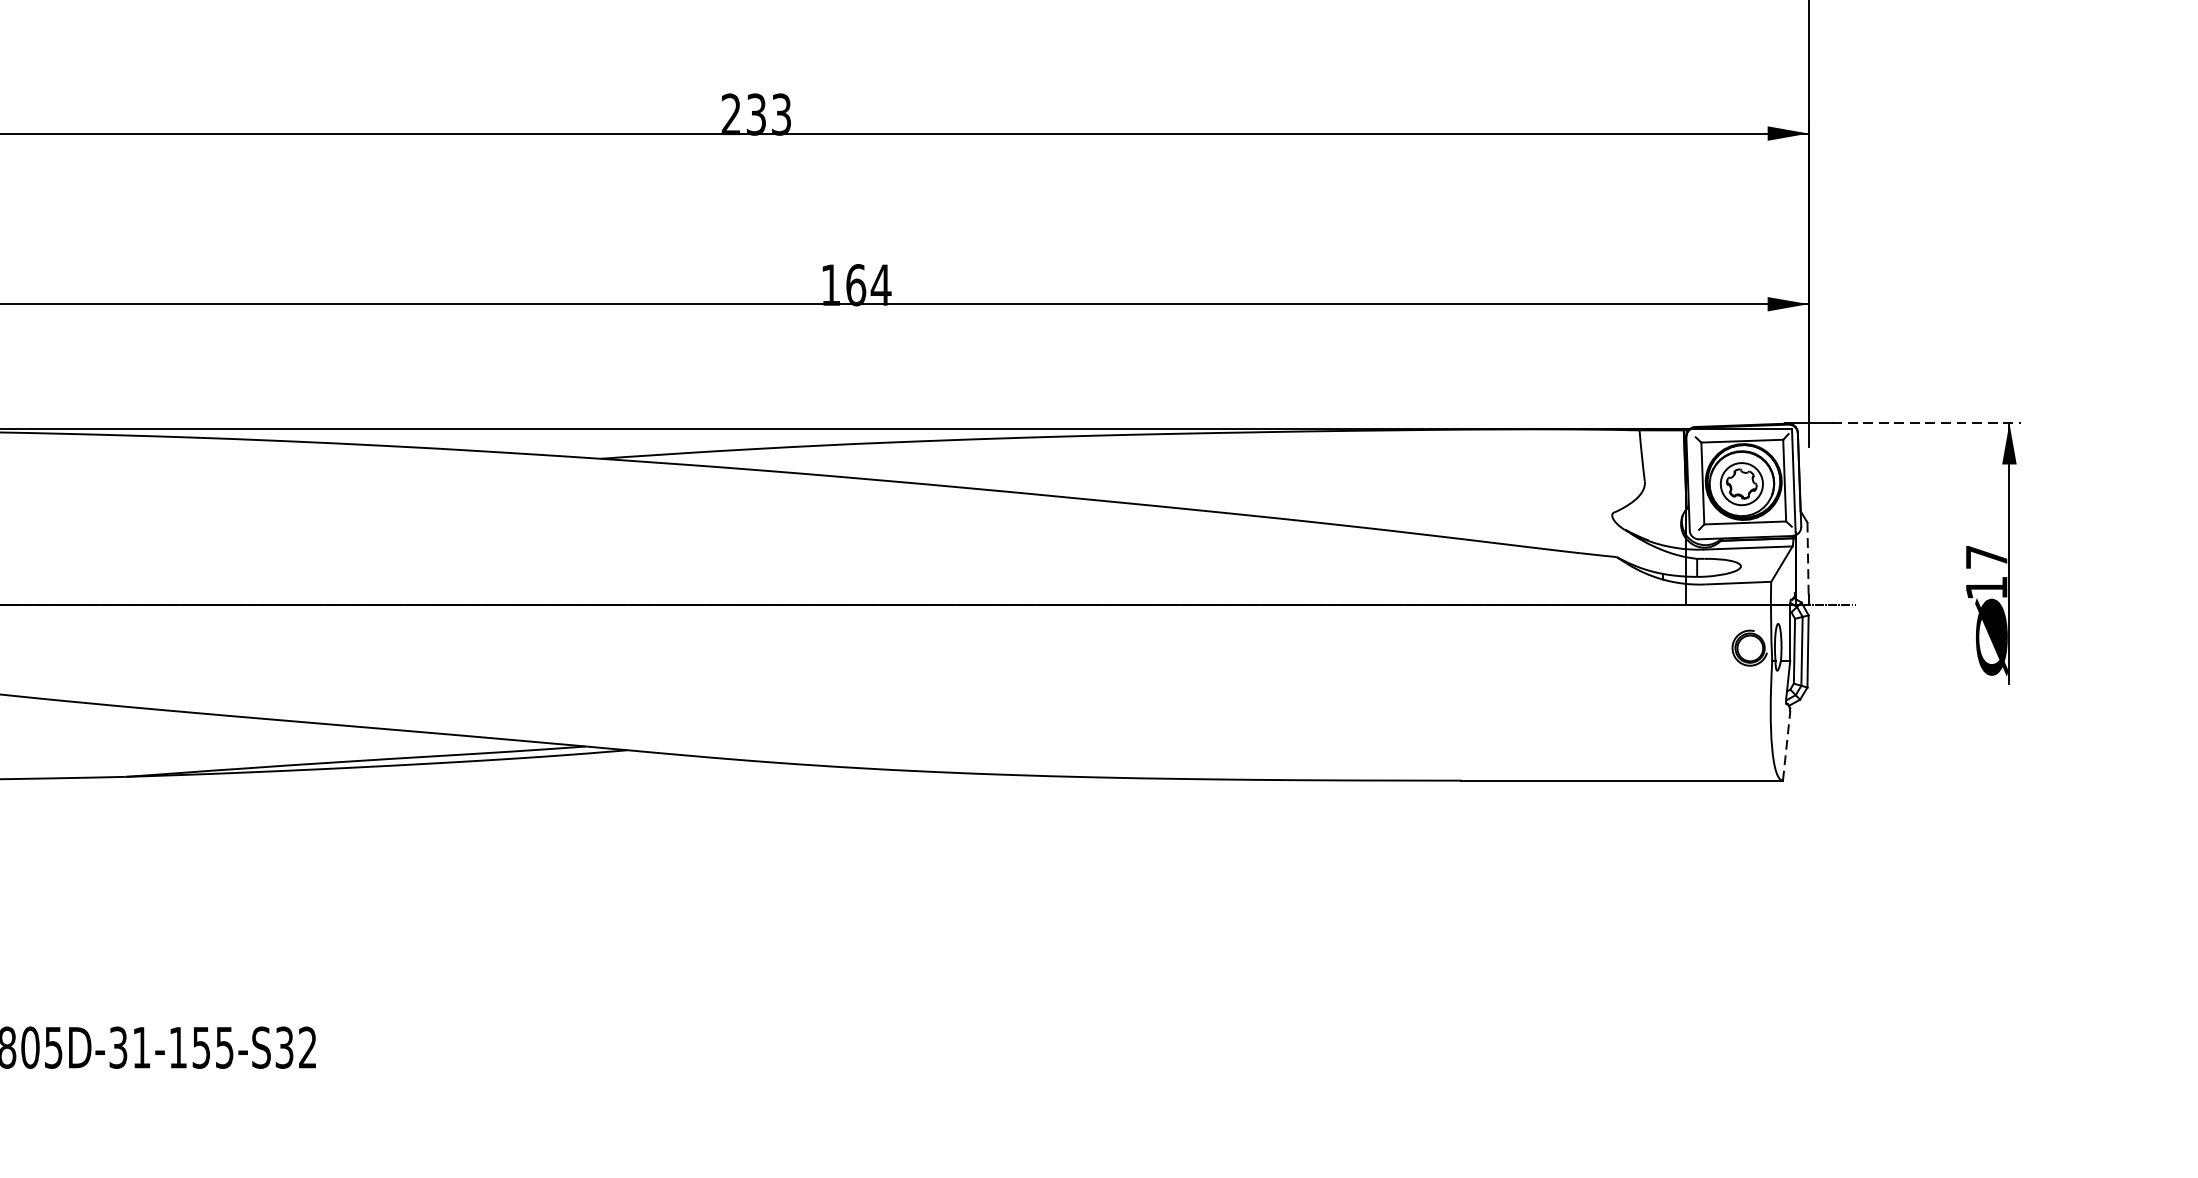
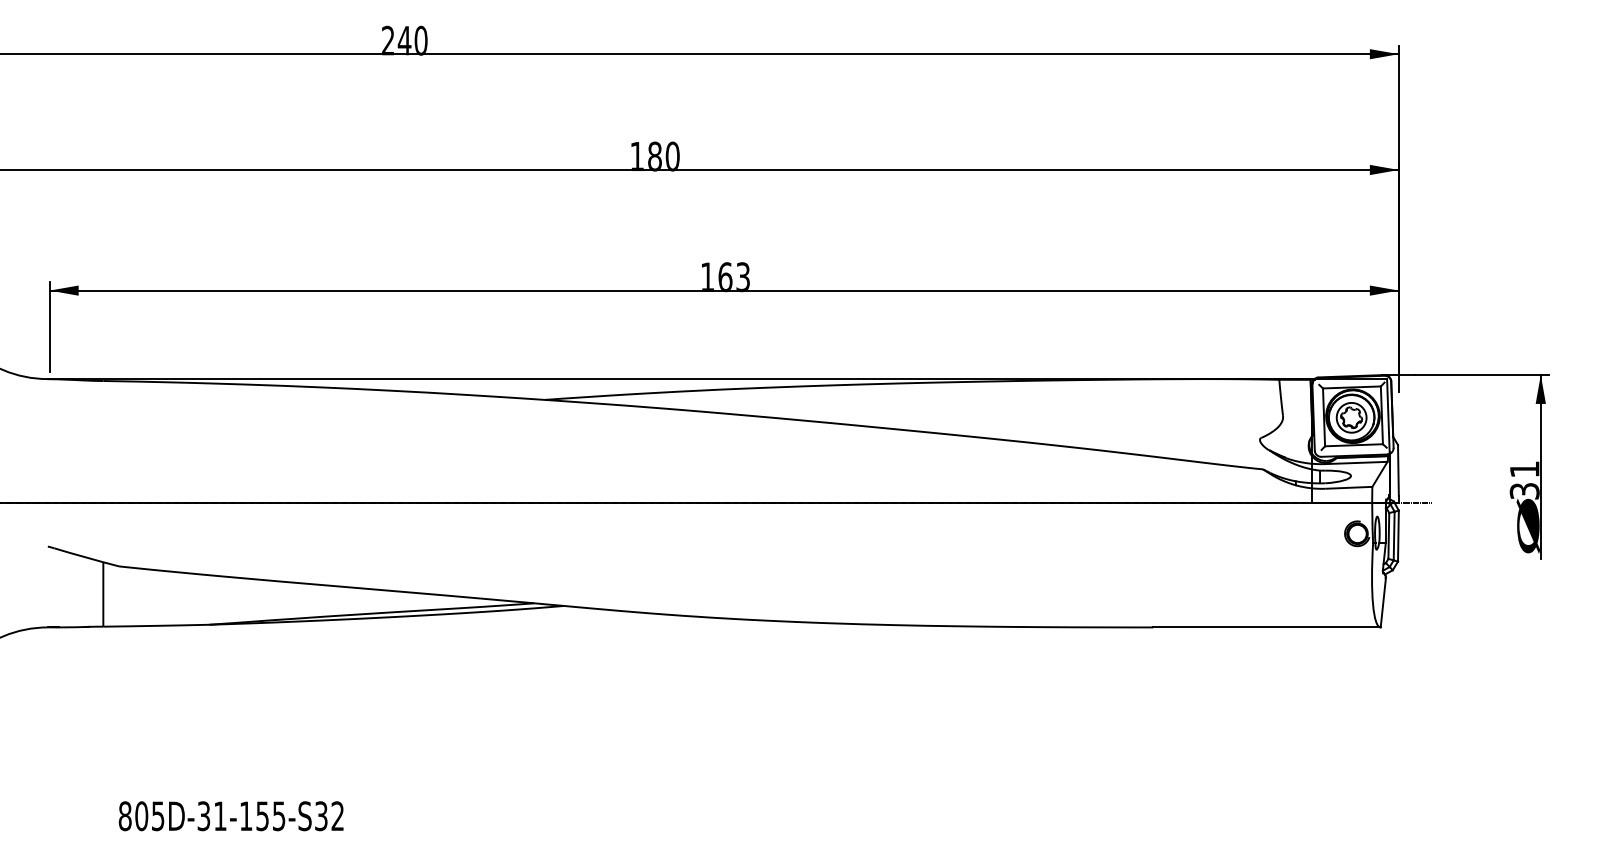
text: (755, 114) -> (654, 156), 233 -> 180
text: (880, 285) -> (742, 277), 164 -> 163
line: (1926, 422) -> (1482, 374), dashed -> solid
line: (1808, 558) -> (1398, 470), dashed -> solid
text: (1986, 572) -> (1524, 480), 17 -> 31
line: (1786, 745) -> (1383, 602), dashed -> solid

